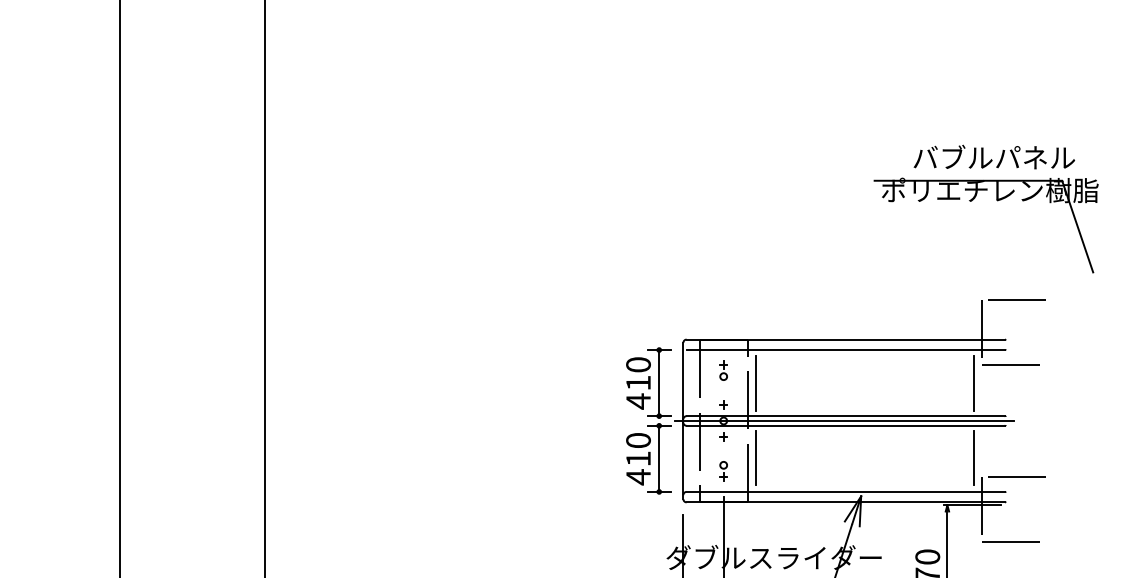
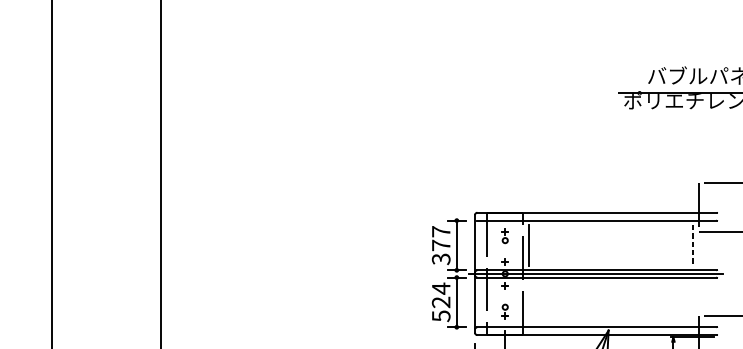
text: (638, 383) -> (441, 245), 410 -> 377
line: (973, 384) -> (693, 246), solid -> dashed
text: (638, 458) -> (441, 302), 410 -> 524
line: (755, 458) -> (529, 302), removed
line: (973, 458) -> (693, 302), removed

